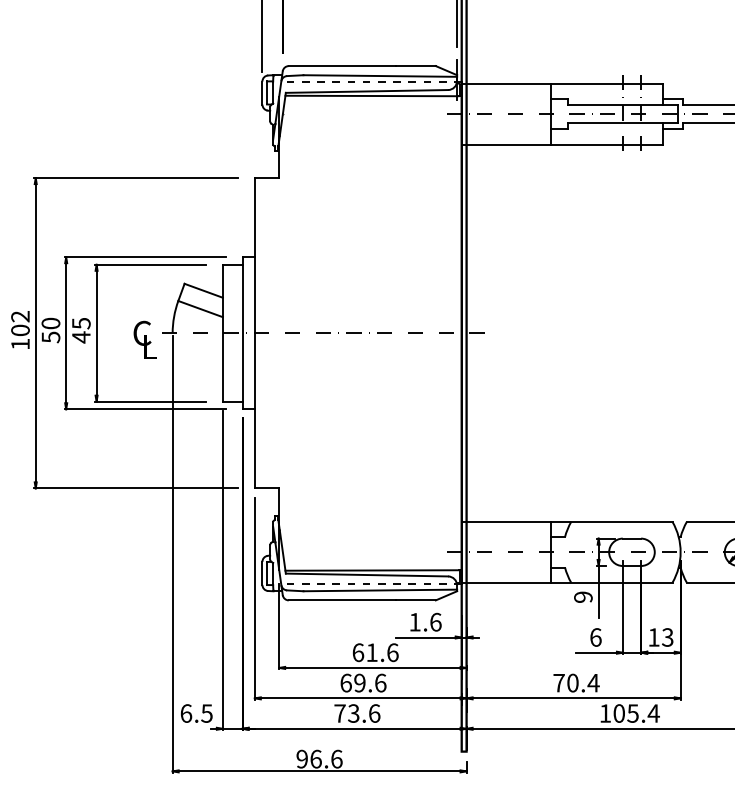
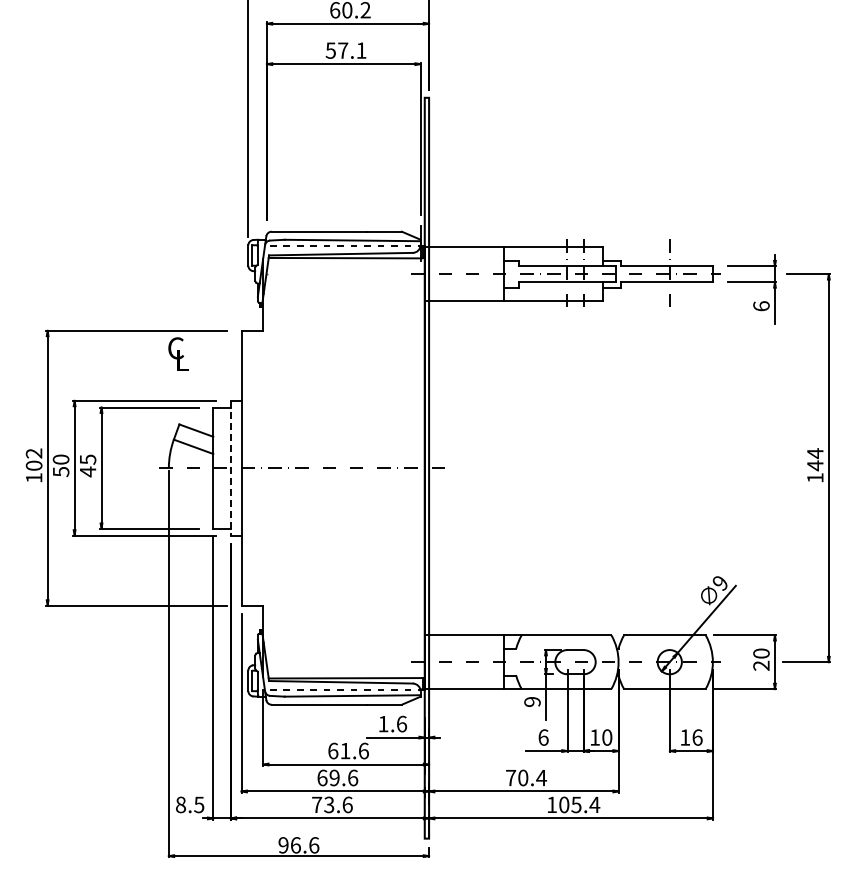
line: (242, 333) -> (230, 468), solid -> dashed
text: (145, 339) -> (178, 353), moved
text: (668, 637) -> (607, 737), 13 -> 10
text: (186, 713) -> (181, 804), 6.5 -> 8.5

